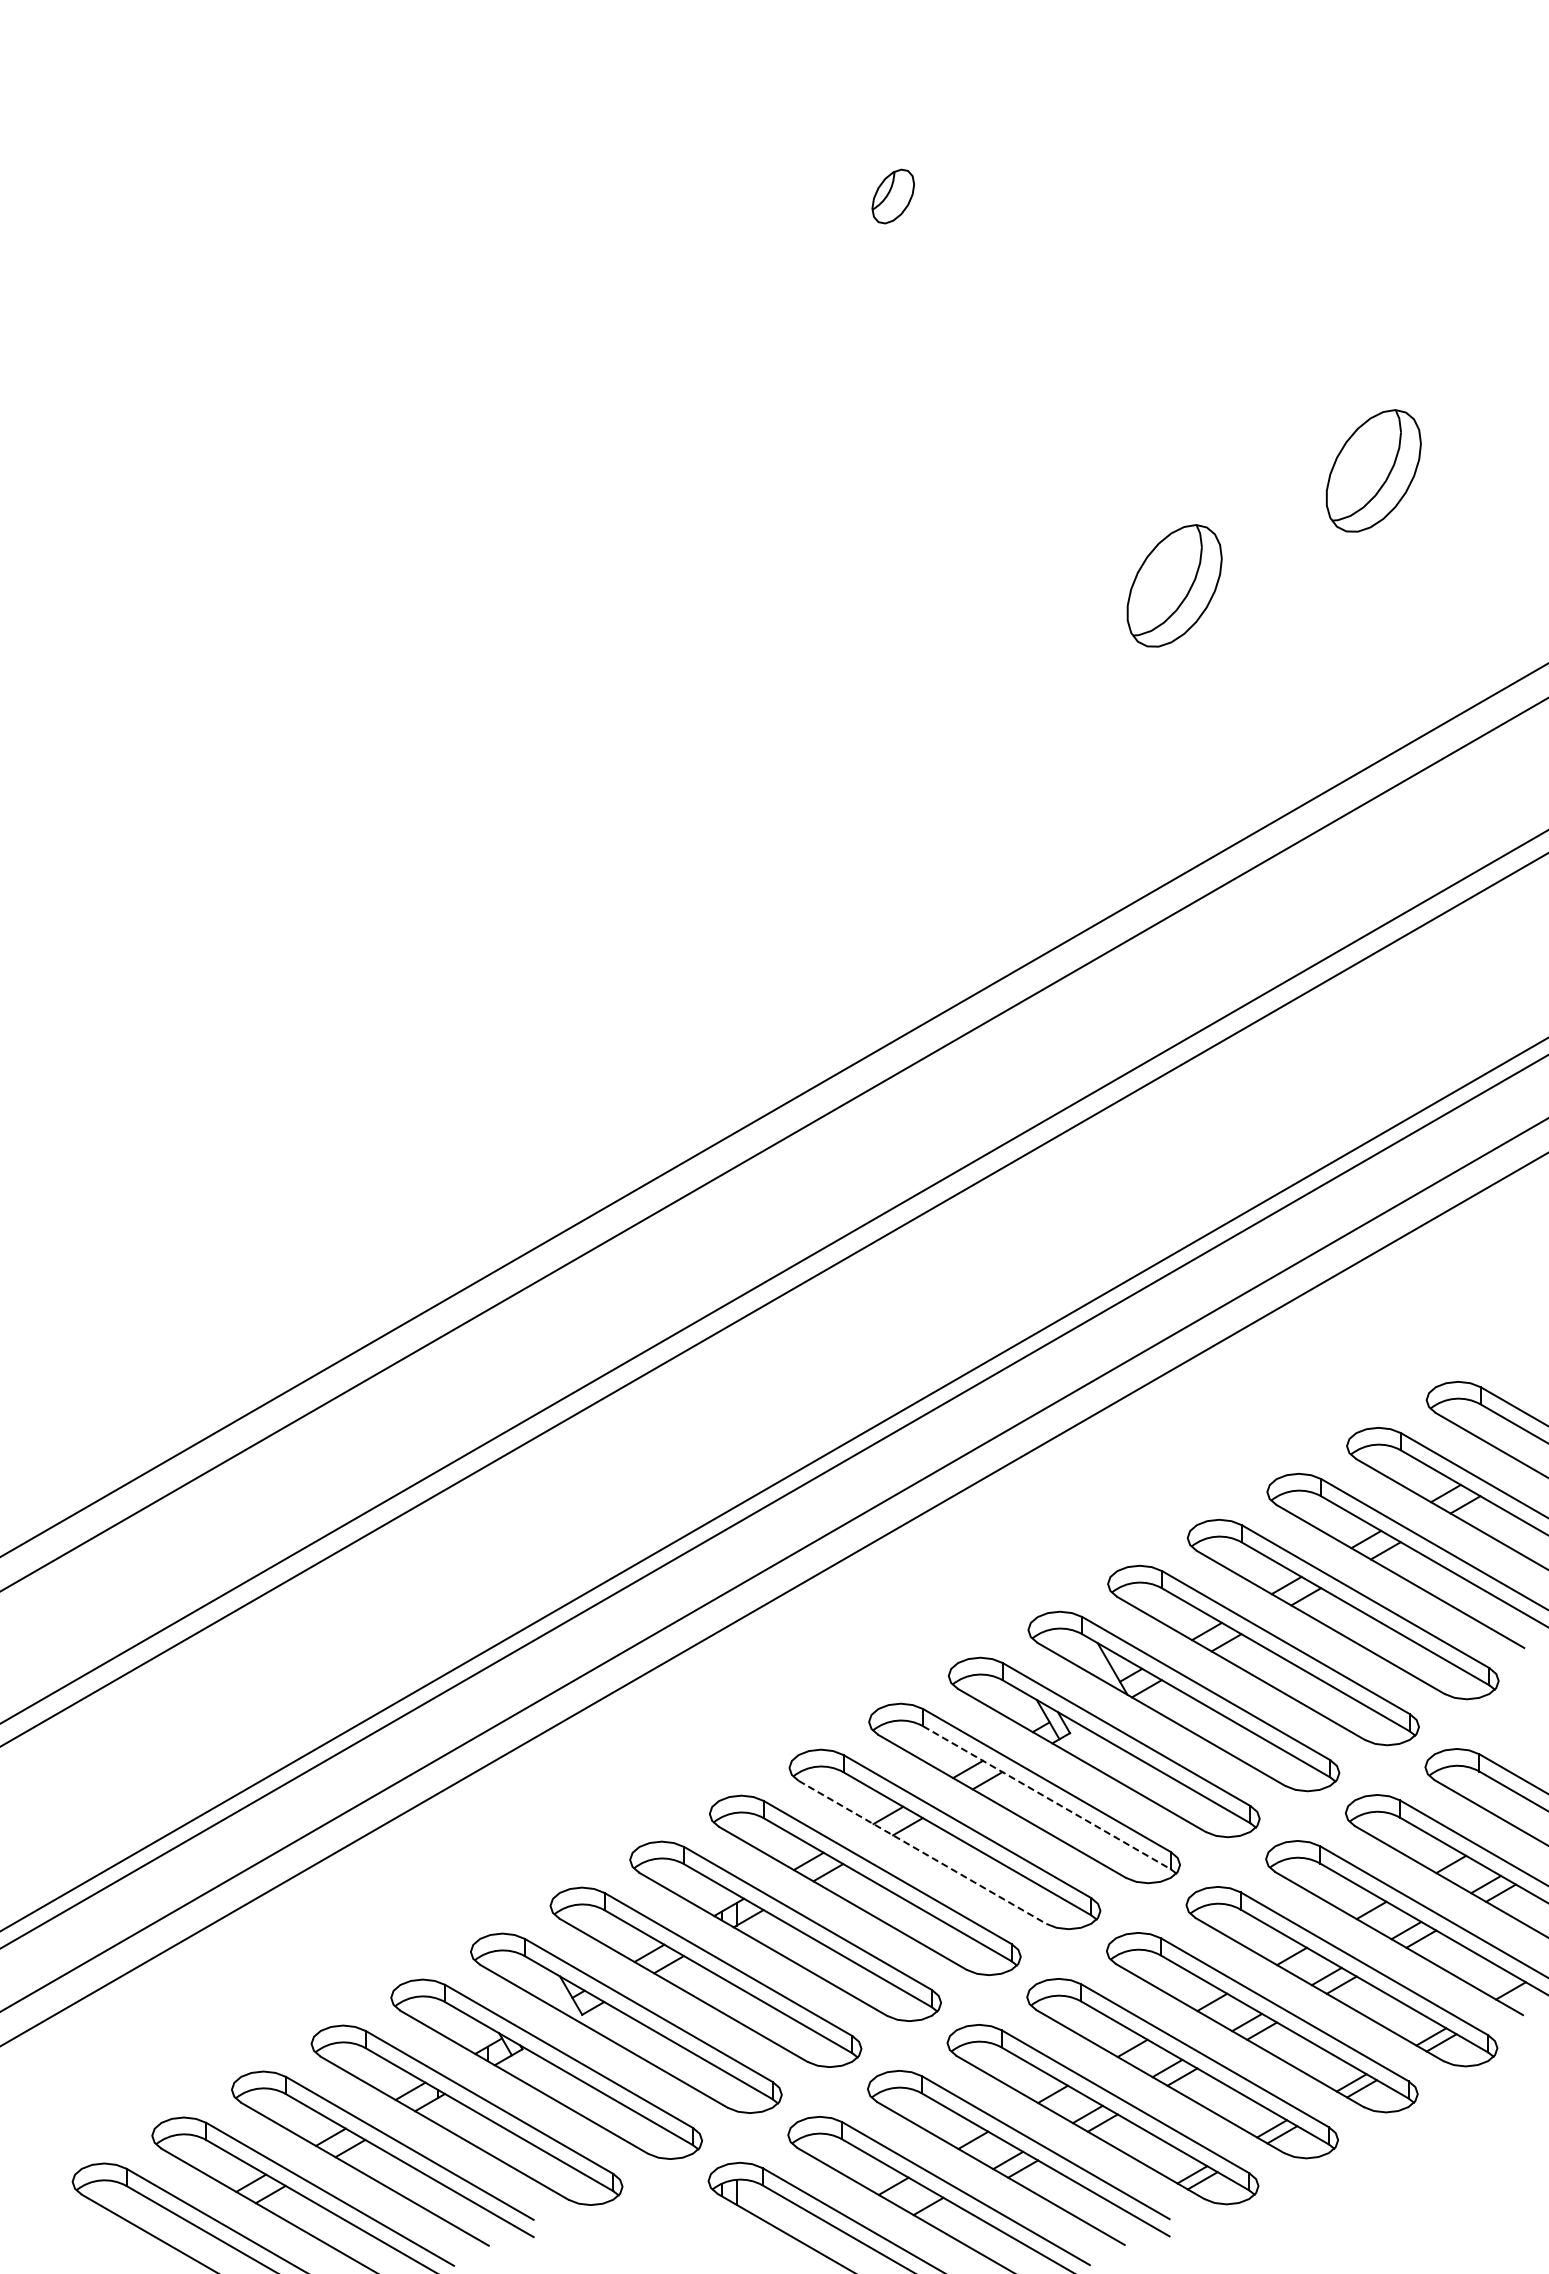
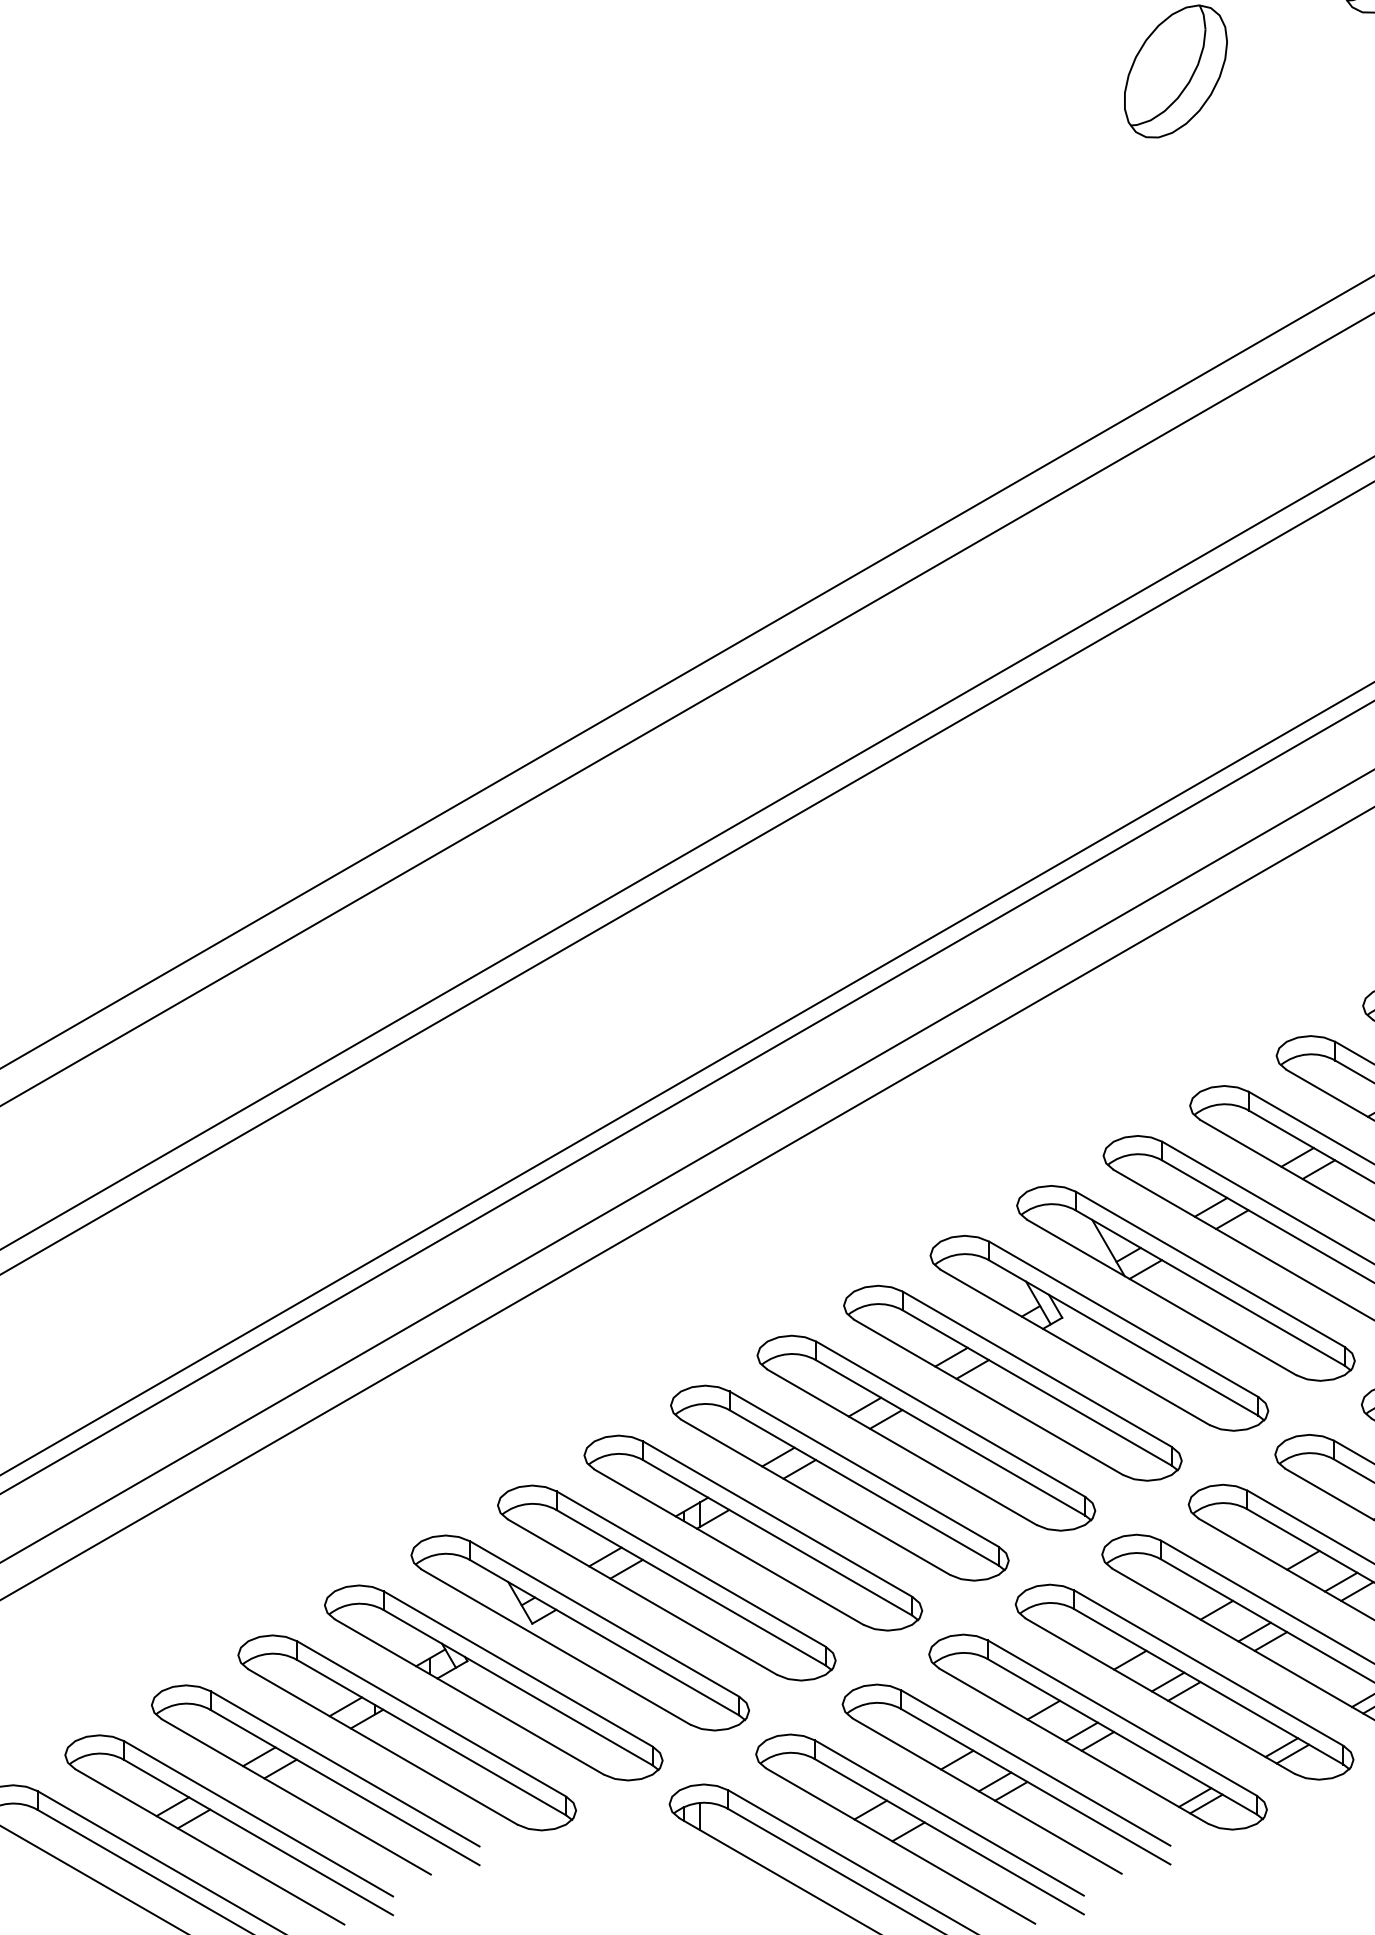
line: (1047, 1797) -> (1037, 1387), dashed -> solid
line: (922, 1852) -> (901, 1447), dashed -> solid

